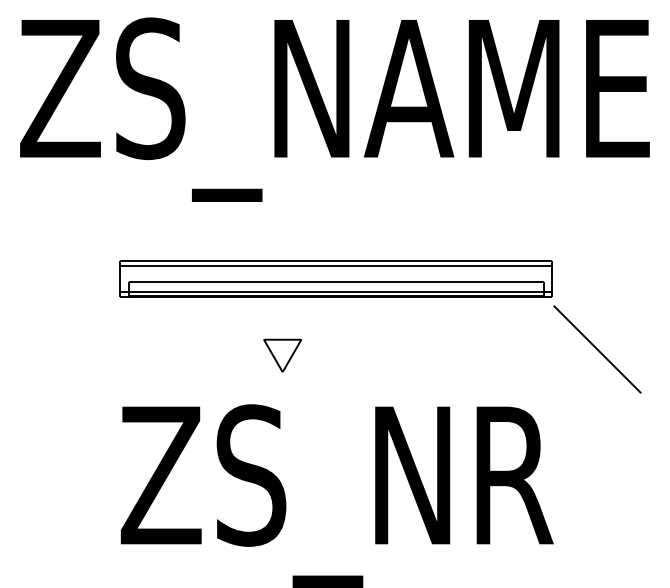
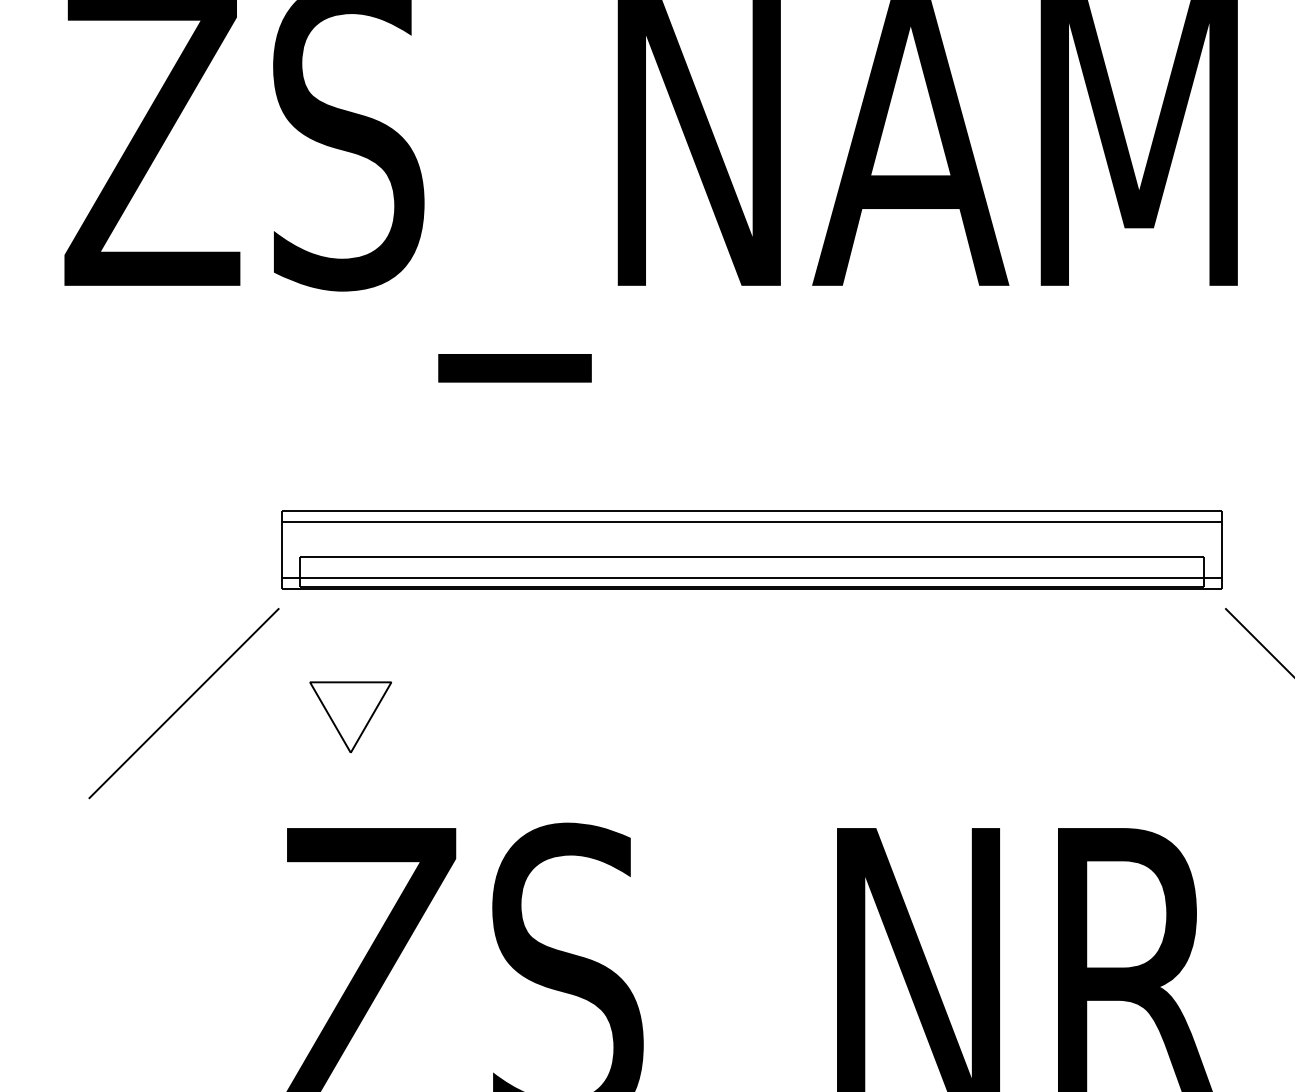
line: (74, 349) -> (182, 703), added
part: (282, 355) -> (350, 716), moved

